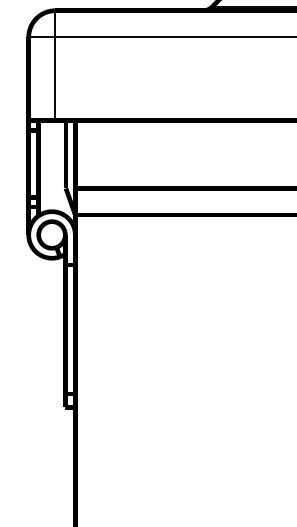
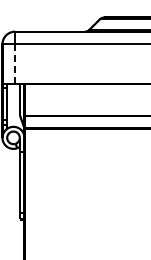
line: (56, 79) -> (15, 64), solid -> dashed

